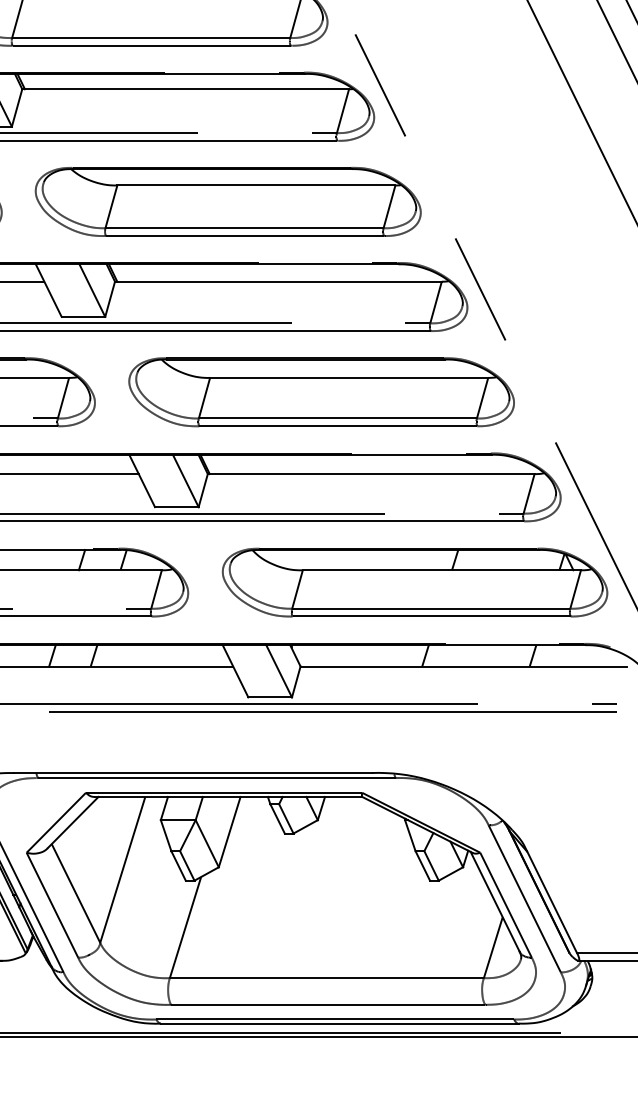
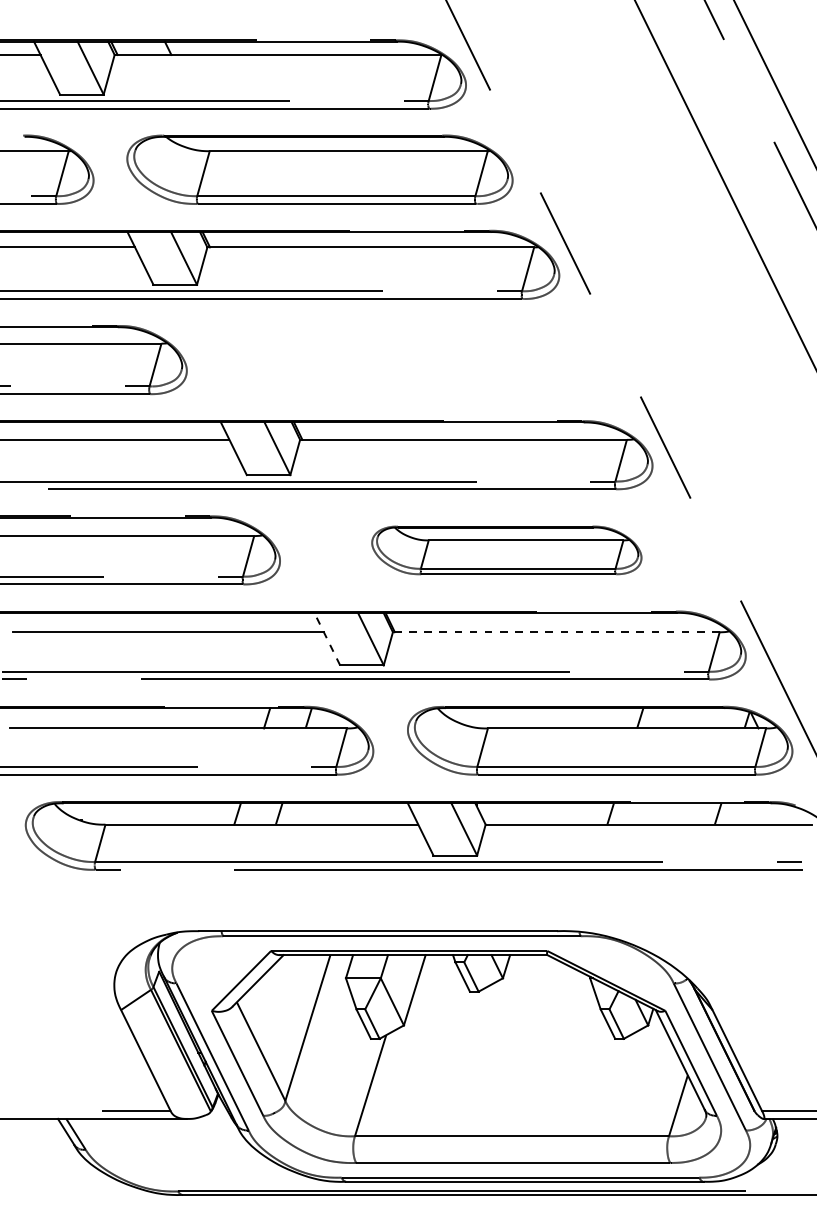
part: (228, 202) -> (413, 360), removed
part: (321, 392) -> (506, 550), size x0.7
line: (370, 474) -> (555, 632), solid -> dashed
line: (142, 480) -> (327, 638), solid -> dashed

